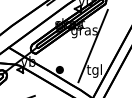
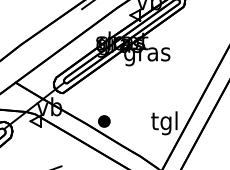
line: (92, 45) -> (161, 78), removed

